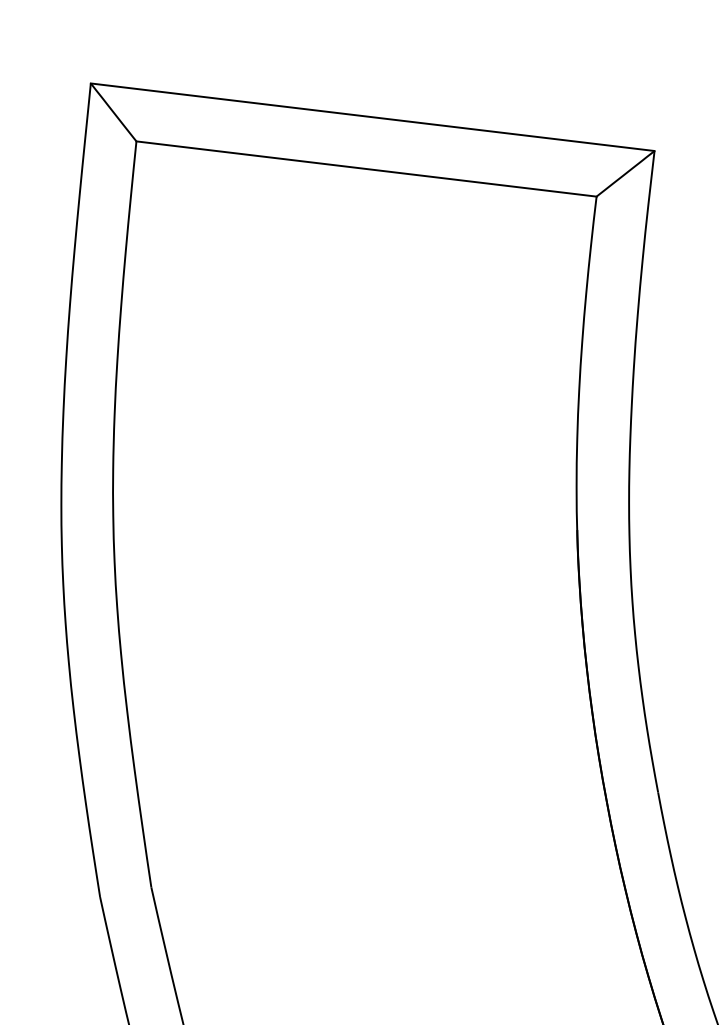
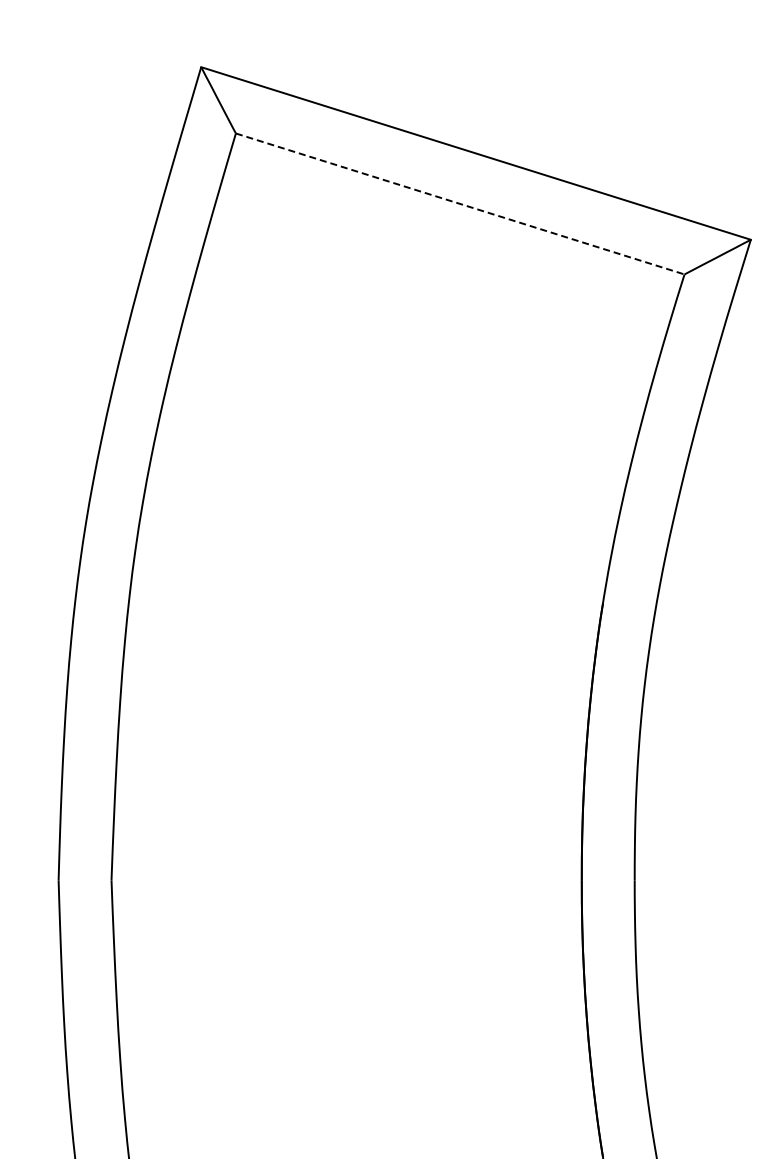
line: (366, 169) -> (460, 204), solid -> dashed

